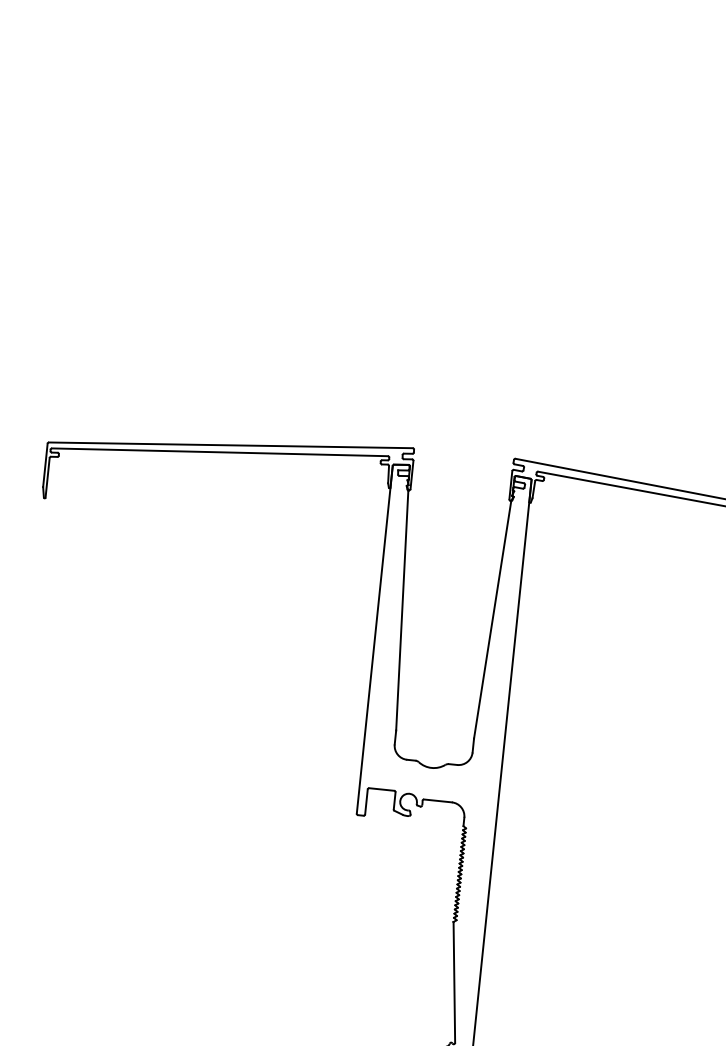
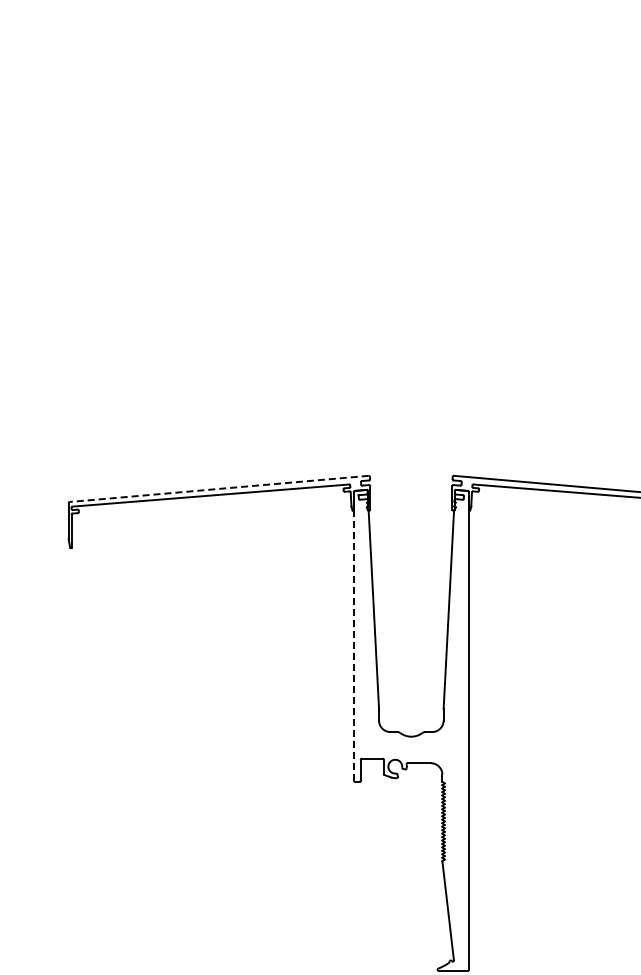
line: (230, 444) -> (218, 488), solid -> dashed
line: (374, 638) -> (353, 635), solid -> dashed

